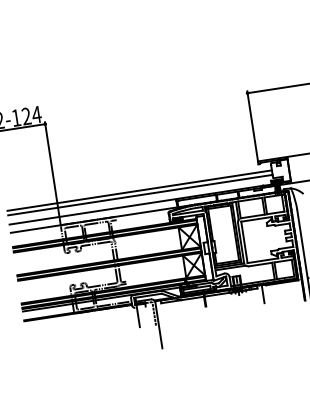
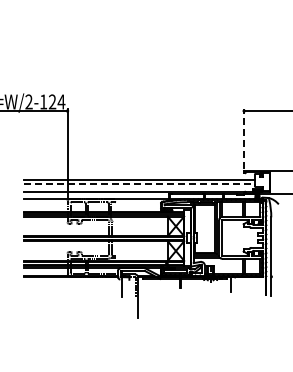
line: (252, 124) -> (244, 138), solid -> dashed
line: (140, 195) -> (139, 184), solid -> dashed

